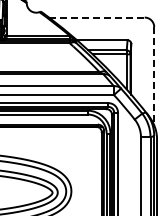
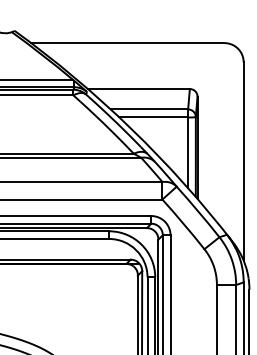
line: (96, 17) -> (127, 42), dashed -> solid
line: (154, 76) -> (244, 162), dashed -> solid

